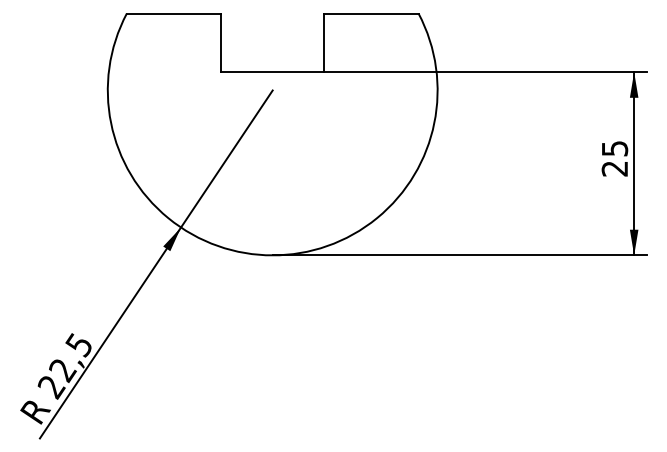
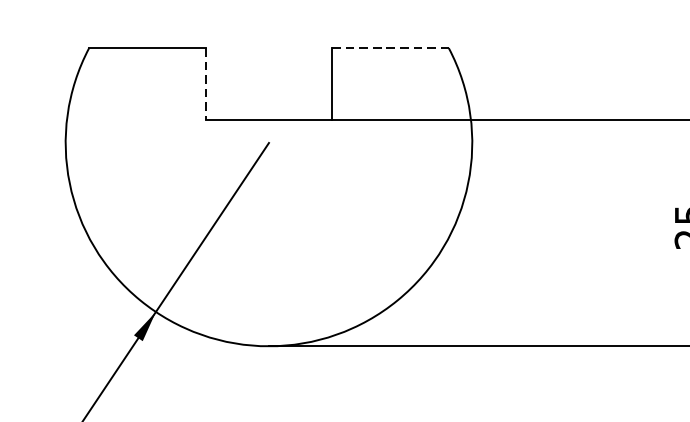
line: (371, 13) -> (390, 48), solid -> dashed
line: (221, 43) -> (205, 85), solid -> dashed

